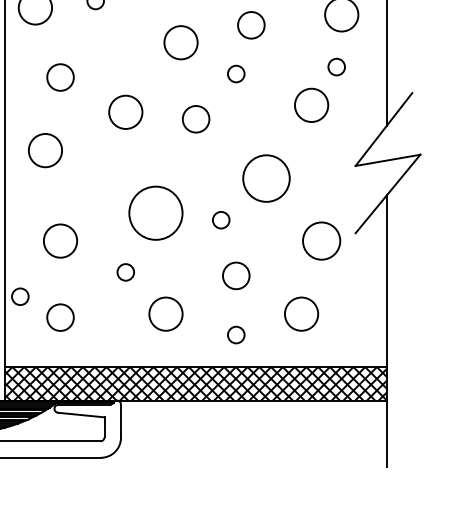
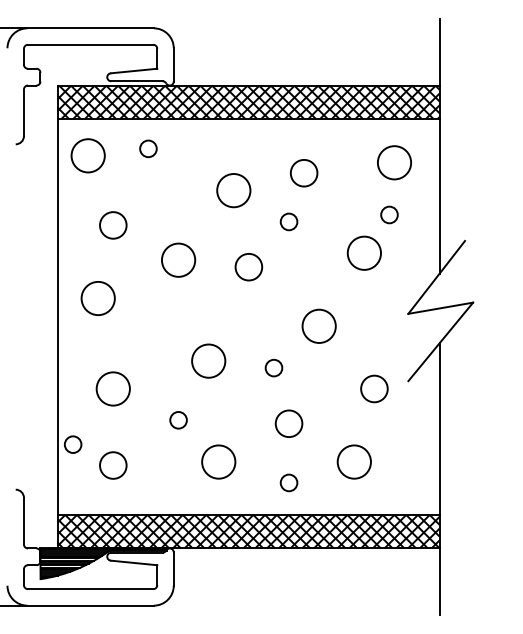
circle: (265, 177) -> (318, 325), size x0.71
circle: (155, 212) -> (208, 360), size x0.62
circle: (321, 240) -> (374, 388), size x0.71

